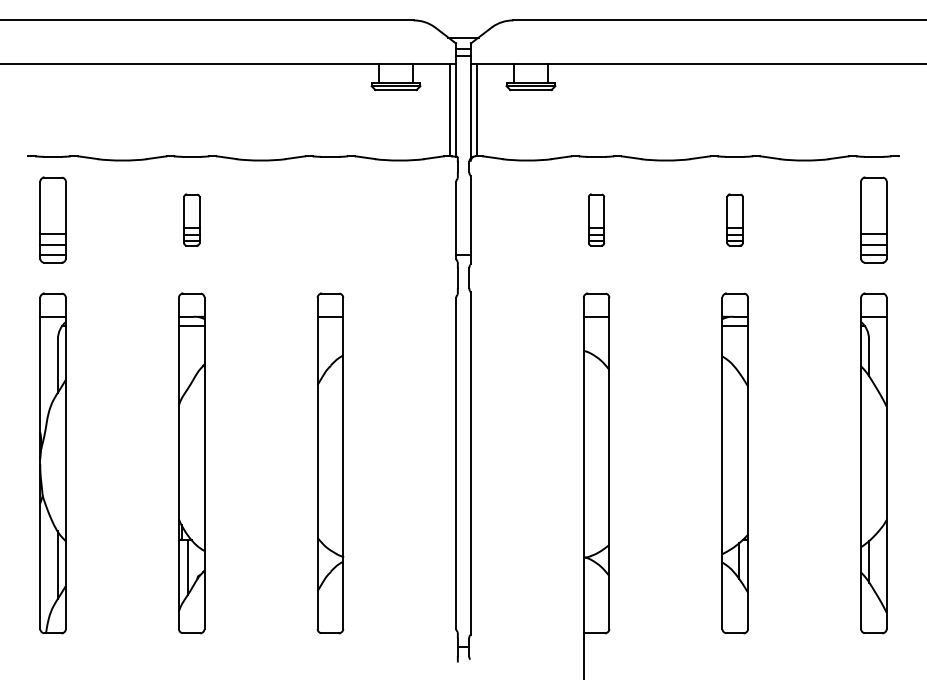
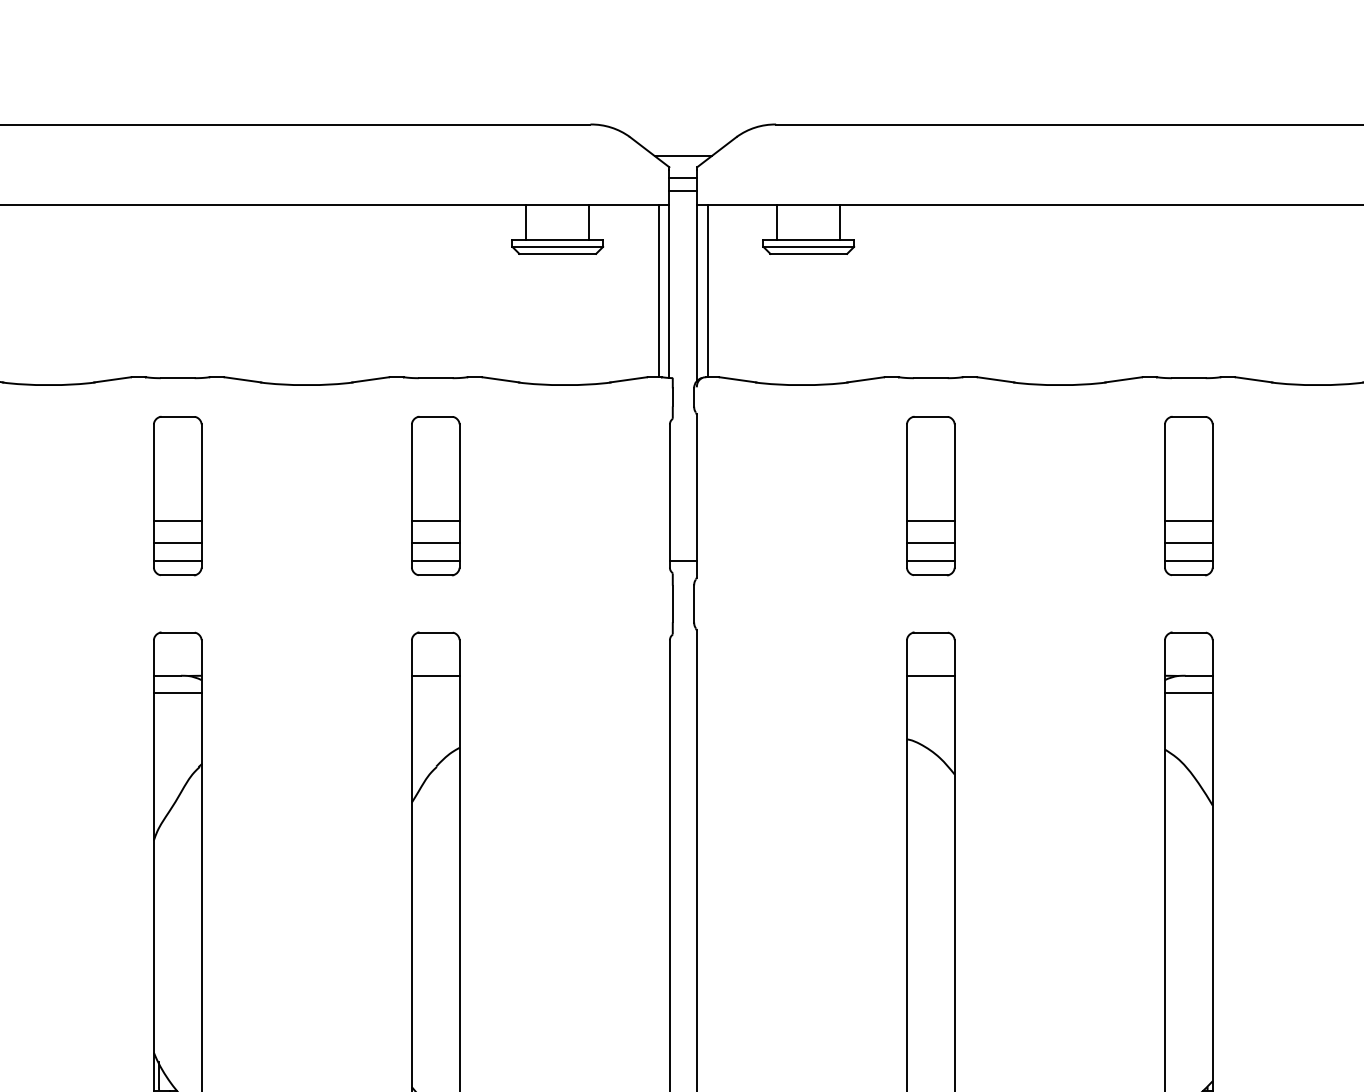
part: (191, 219) -> (177, 494), size x1.67
part: (330, 219) -> (435, 494), added
part: (596, 219) -> (930, 494), size x1.67
part: (734, 219) -> (1187, 494), size x1.67

